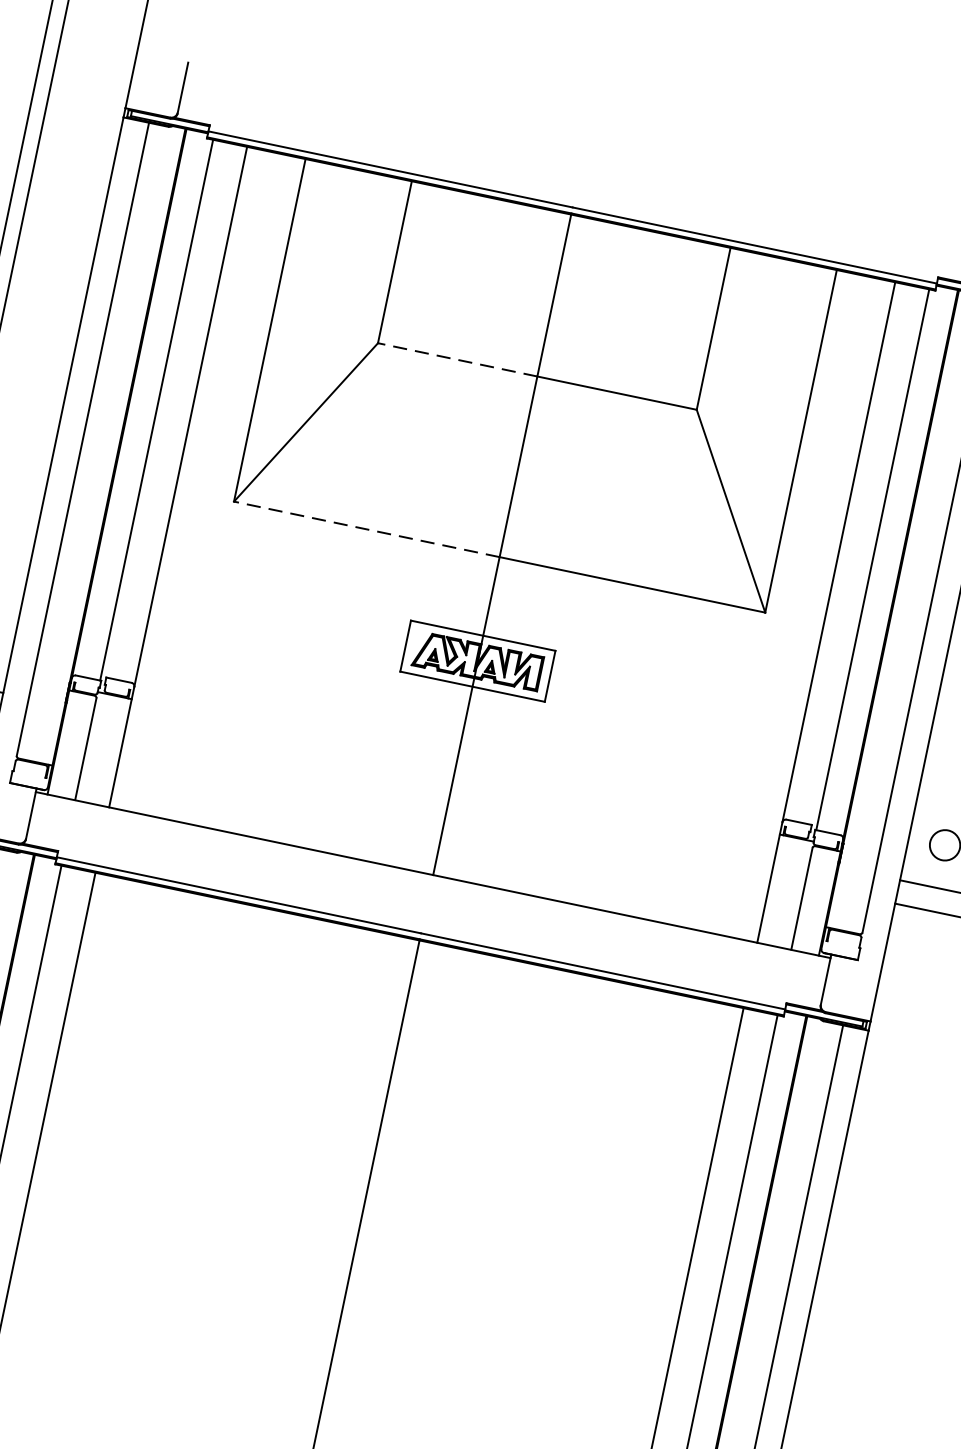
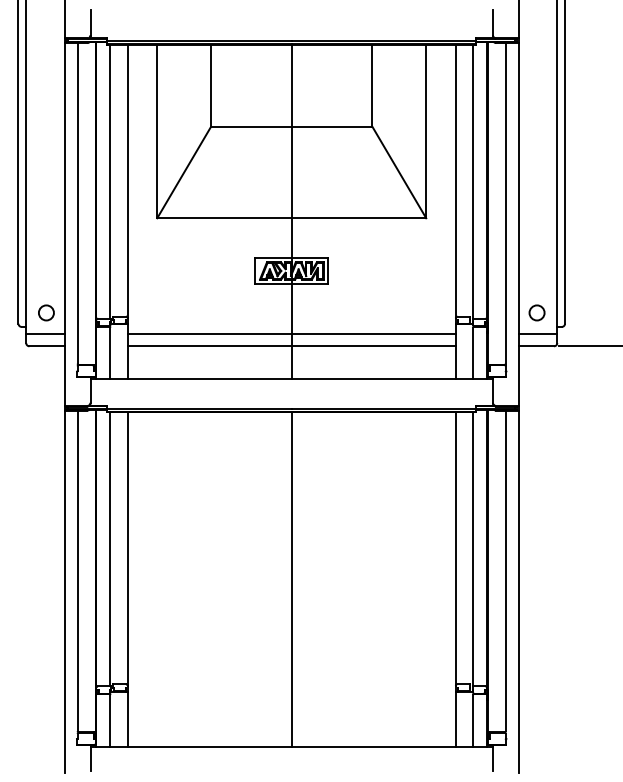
line: (456, 358) -> (250, 126), dashed -> solid
line: (366, 529) -> (224, 218), dashed -> solid
line: (451, 786) -> (291, 334), added
line: (446, 810) -> (291, 346), added

